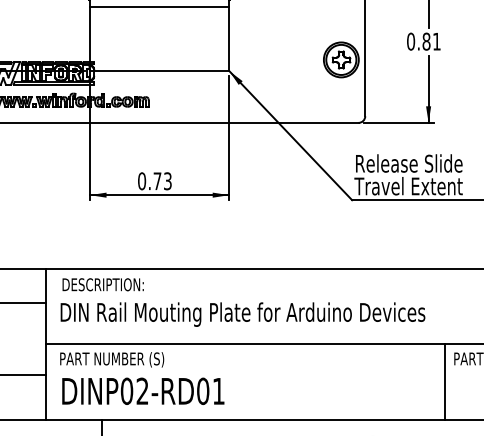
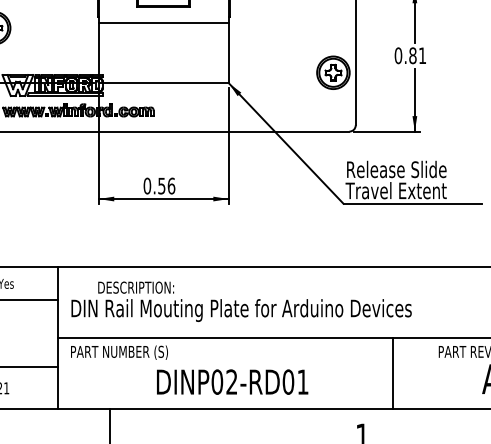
text: (162, 180) -> (166, 185), 0.73 -> 0.56
text: (103, 284) -> (136, 287), moved
line: (444, 382) -> (392, 373), moved
text: (143, 390) -> (232, 381), moved

